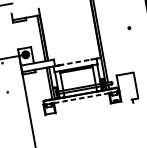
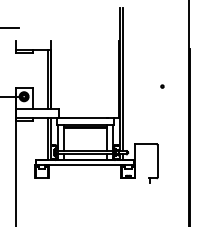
line: (75, 62) -> (85, 117), dashed -> solid
line: (81, 97) -> (85, 164), dashed -> solid

